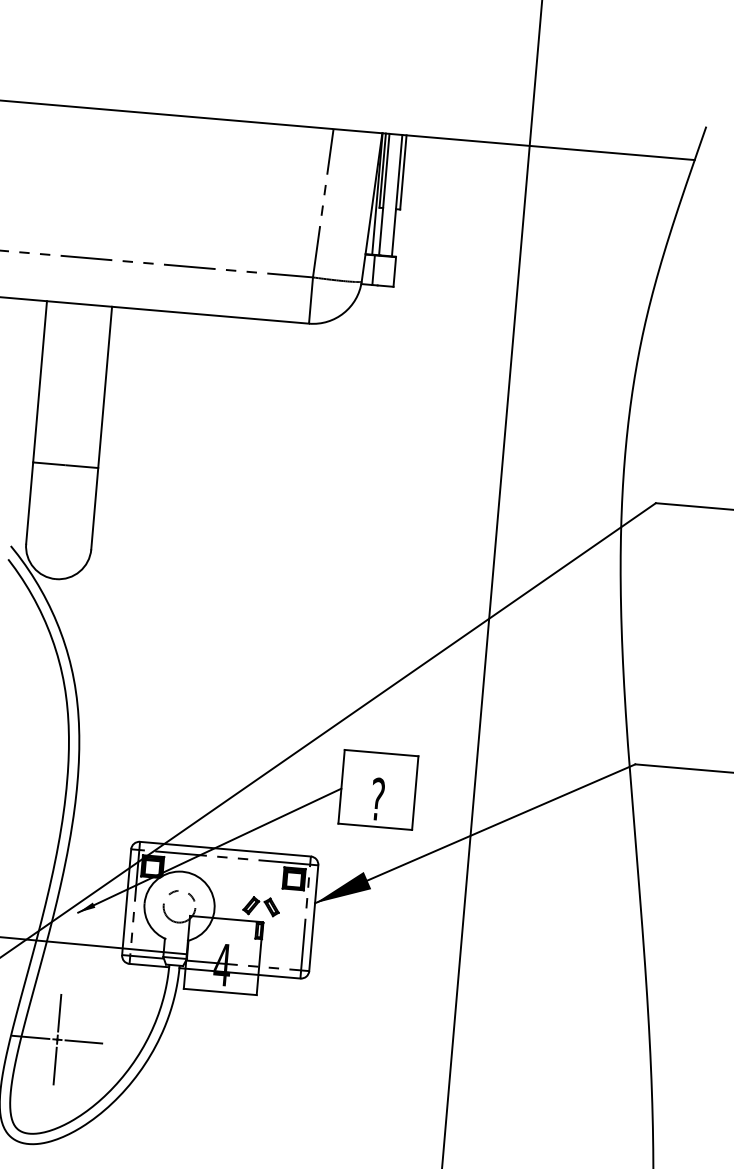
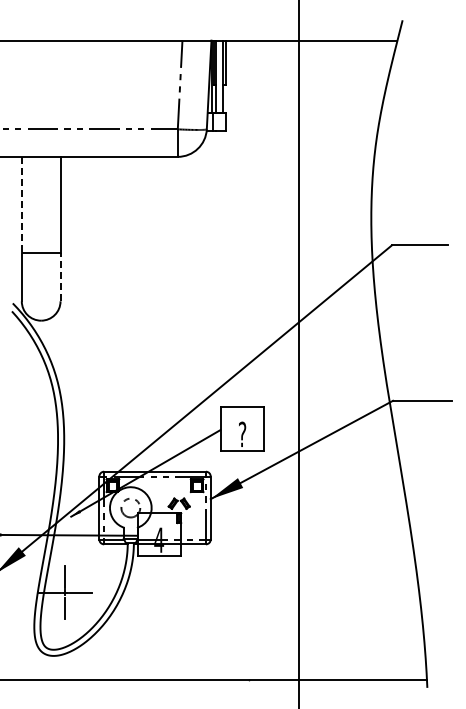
line: (39, 381) -> (21, 204), solid -> dashed
line: (94, 507) -> (60, 276), solid -> dashed

